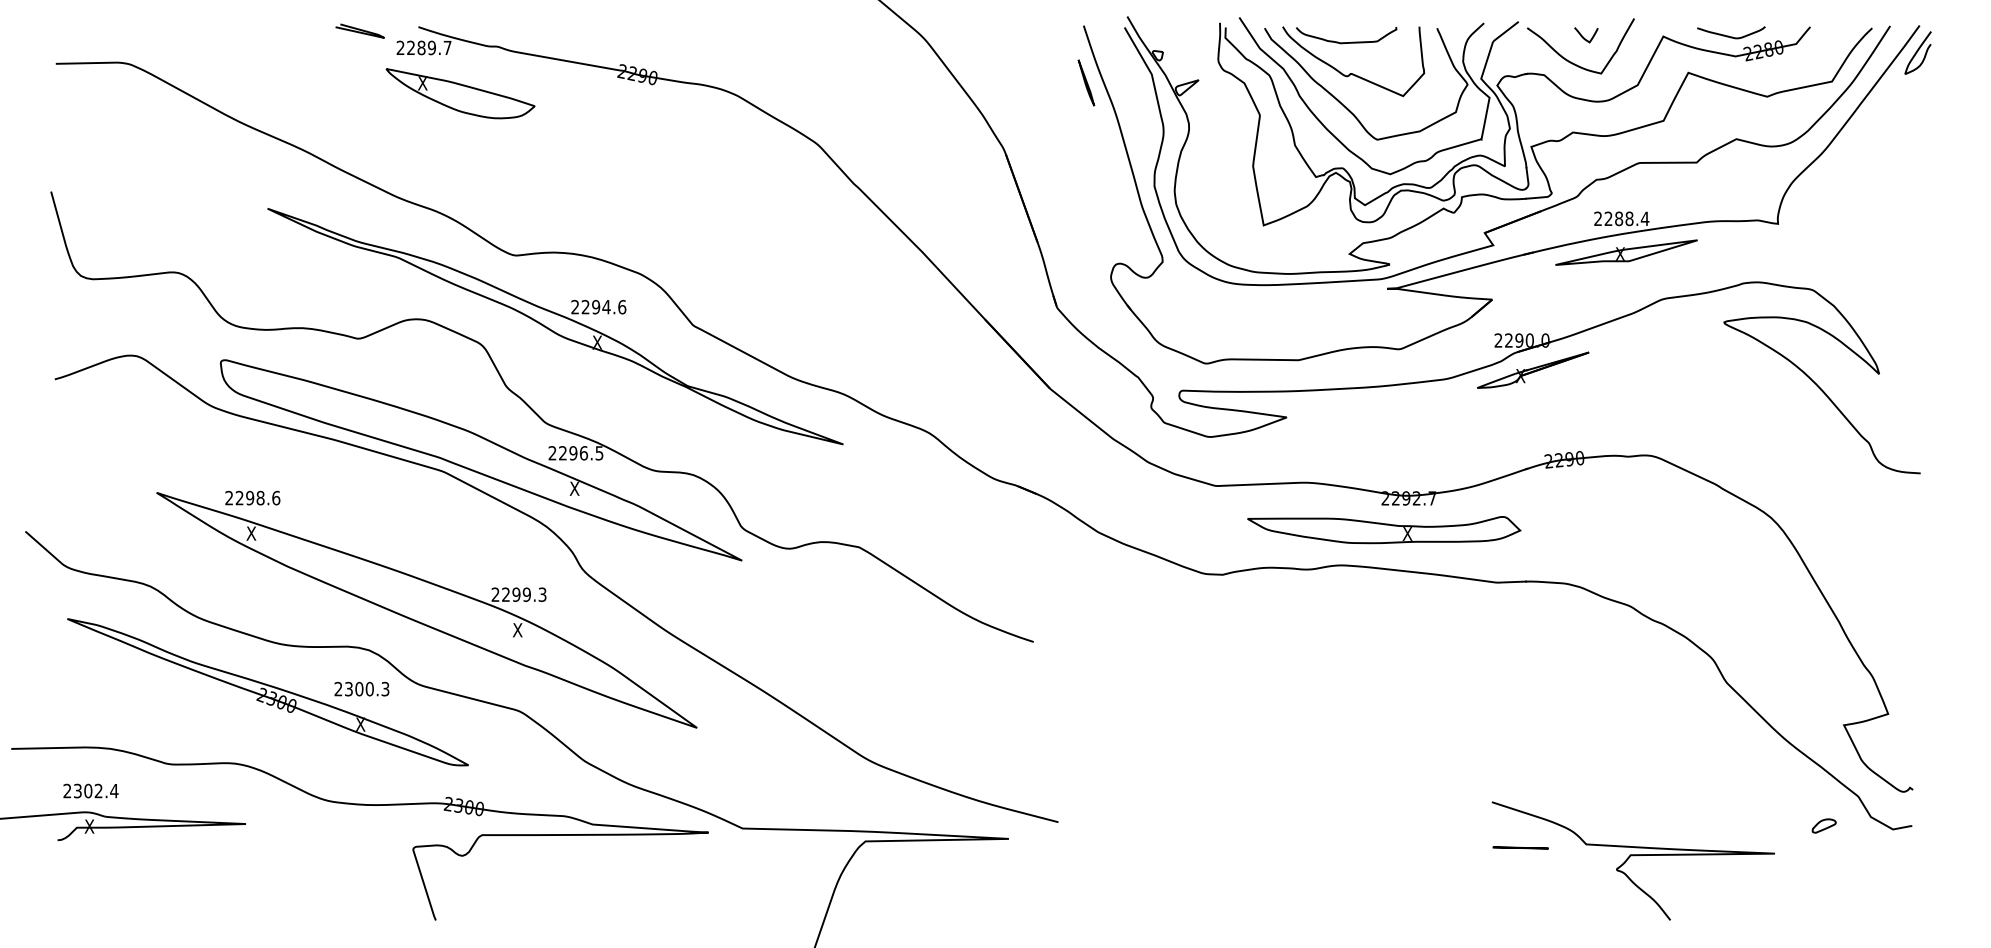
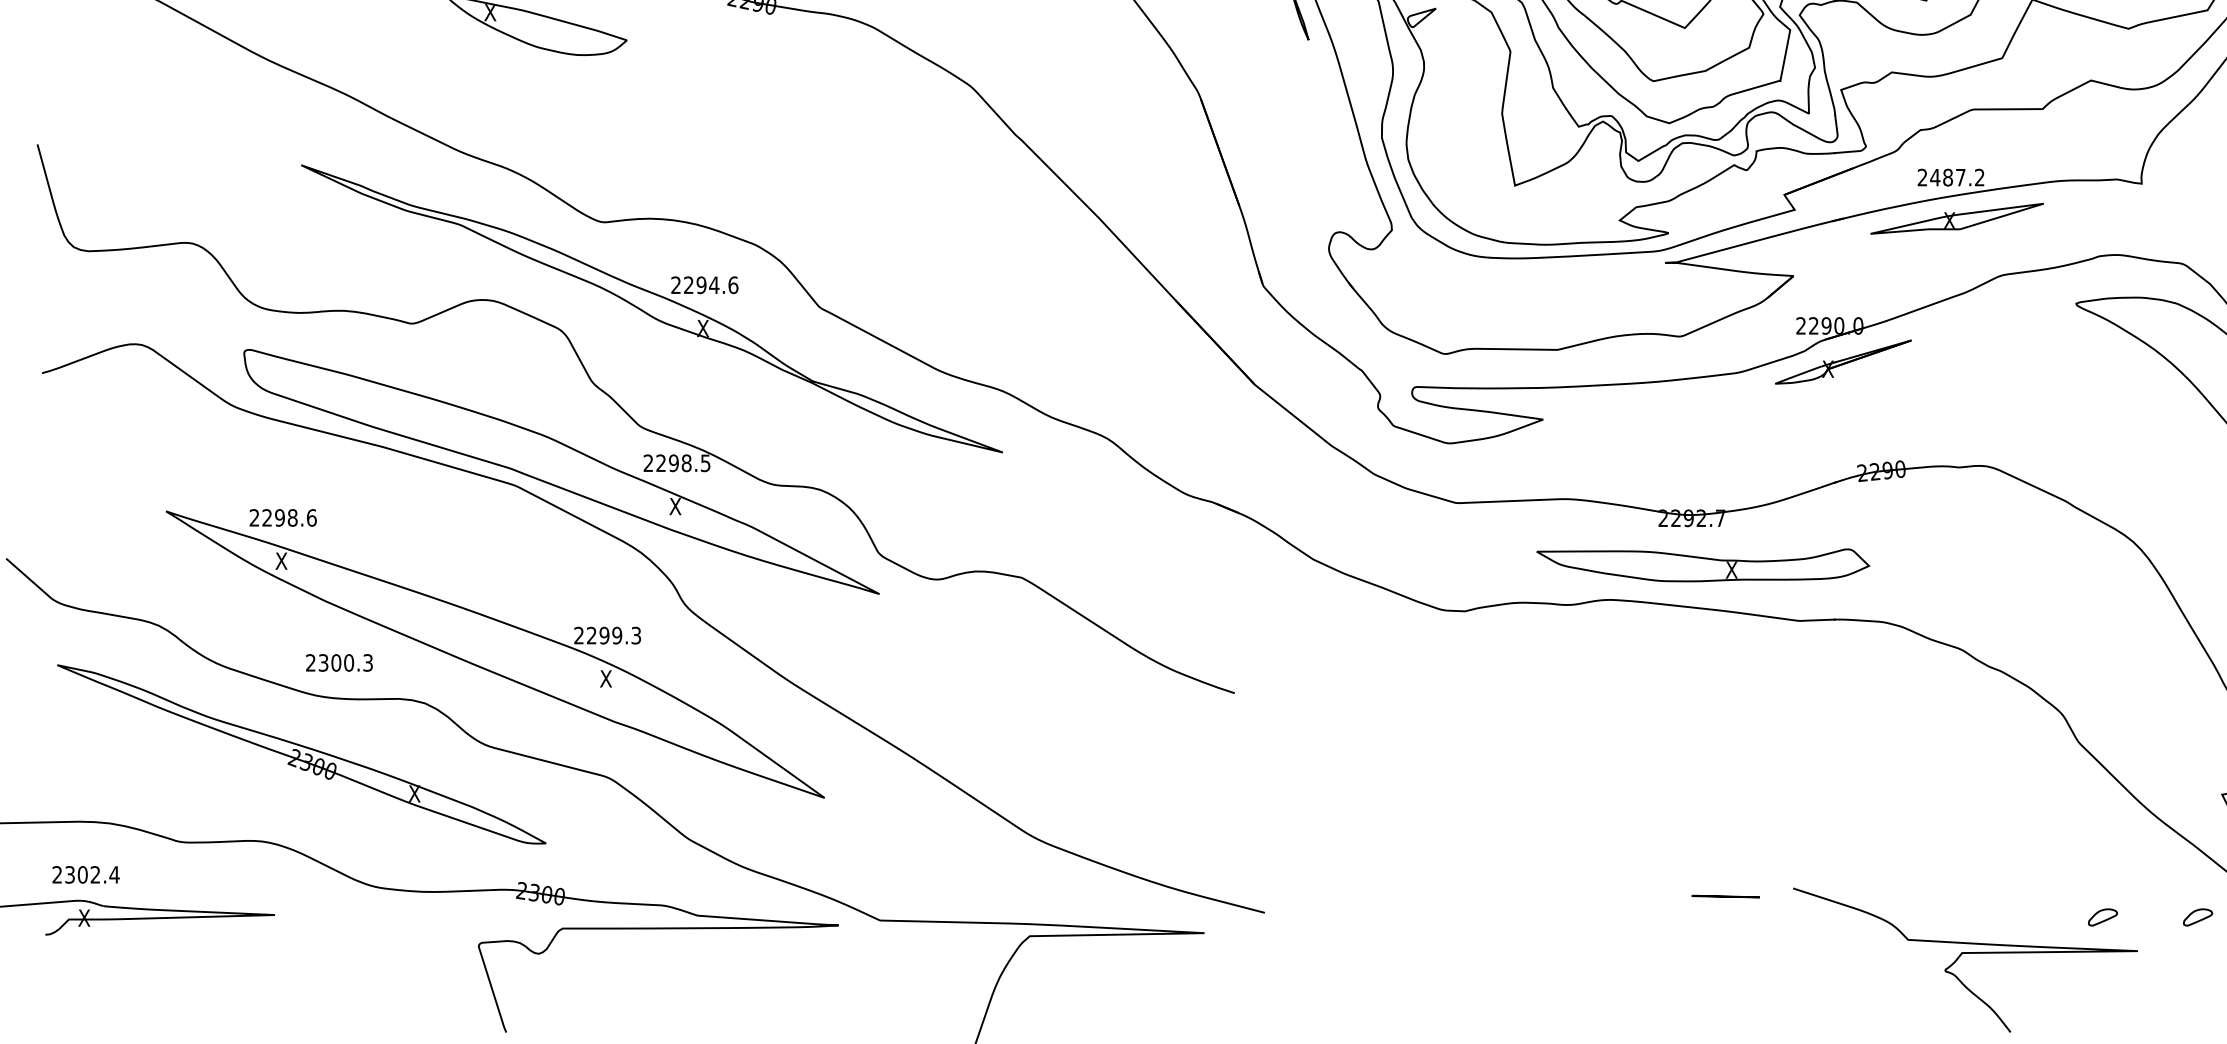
text: (1626, 218) -> (1957, 177), 2288.4 -> 2487.2
text: (583, 453) -> (686, 463), 2296.5 -> 2298.5
part: (1384, 530) -> (1703, 565), moved
text: (361, 688) -> (338, 662), moved
part: (1745, 825) -> (2102, 916), added
line: (1520, 847) -> (1725, 896), moved

